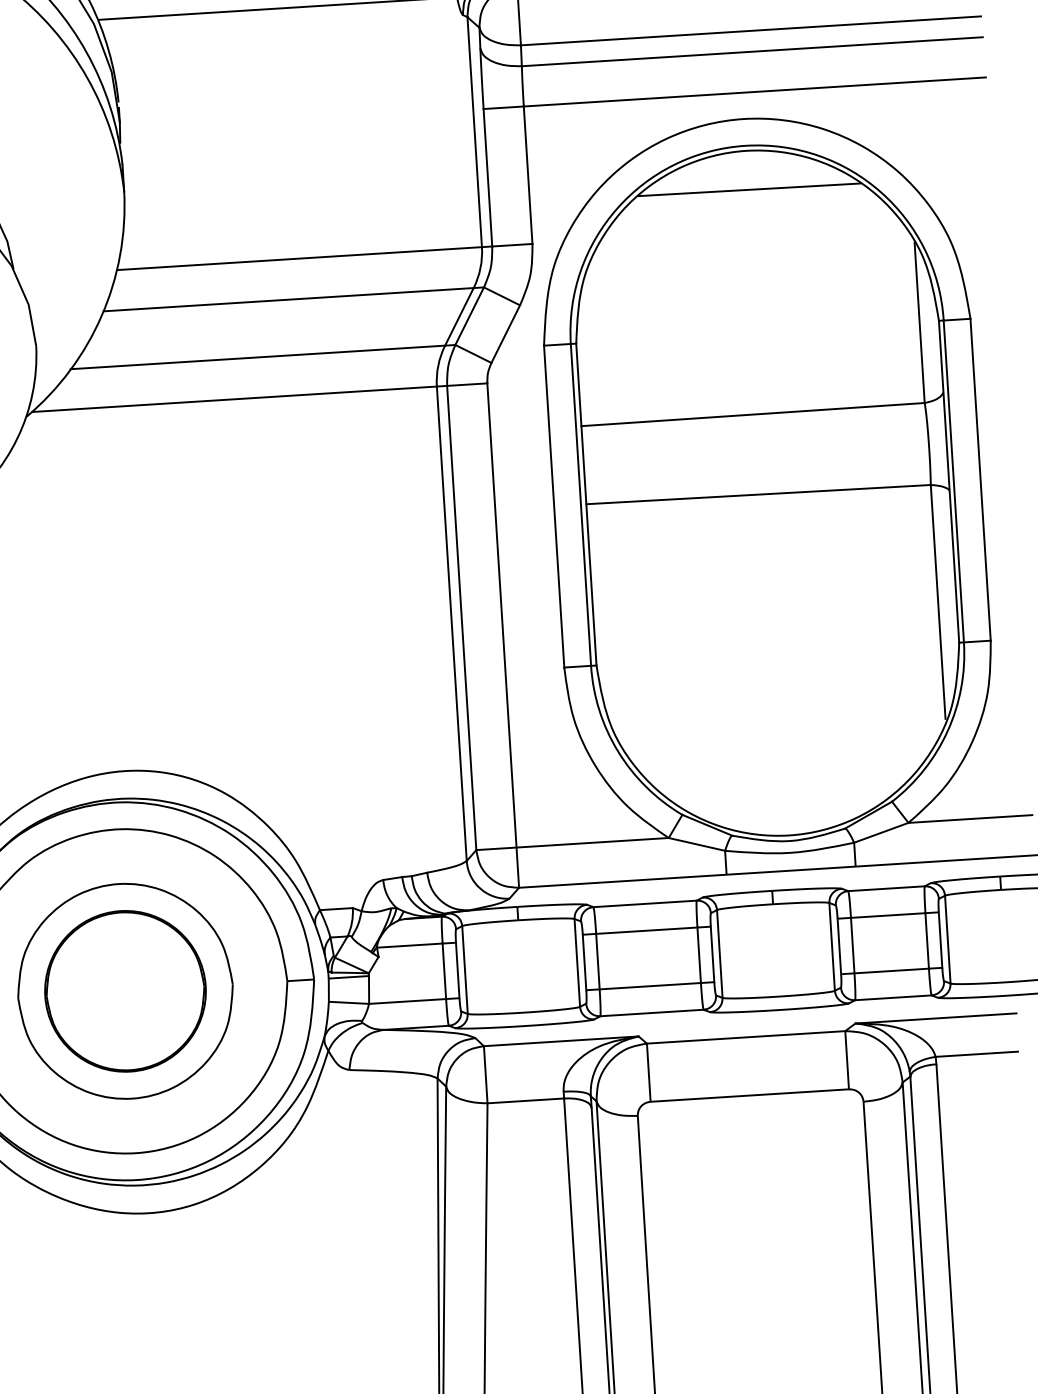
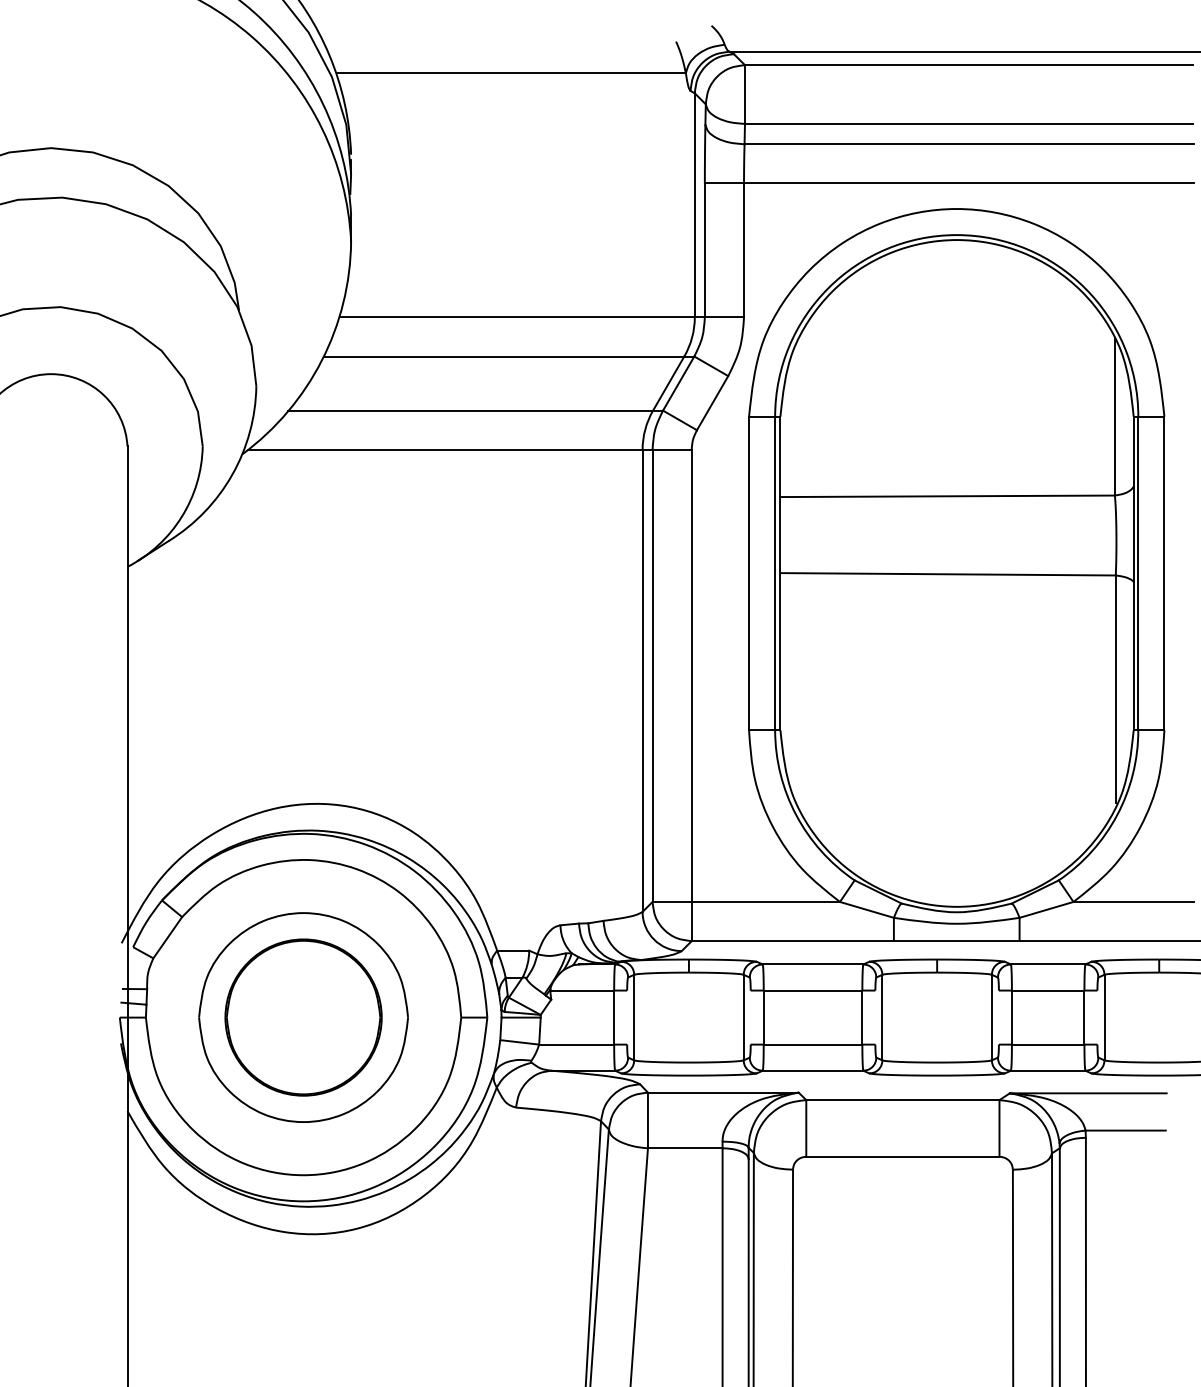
line: (749, 189) -> (957, 277), removed
line: (940, 939) -> (1097, 1017), removed
line: (838, 946) -> (998, 1017), removed
line: (712, 954) -> (875, 1017), removed
line: (584, 962) -> (750, 1017), removed
line: (458, 970) -> (627, 1017), removed

